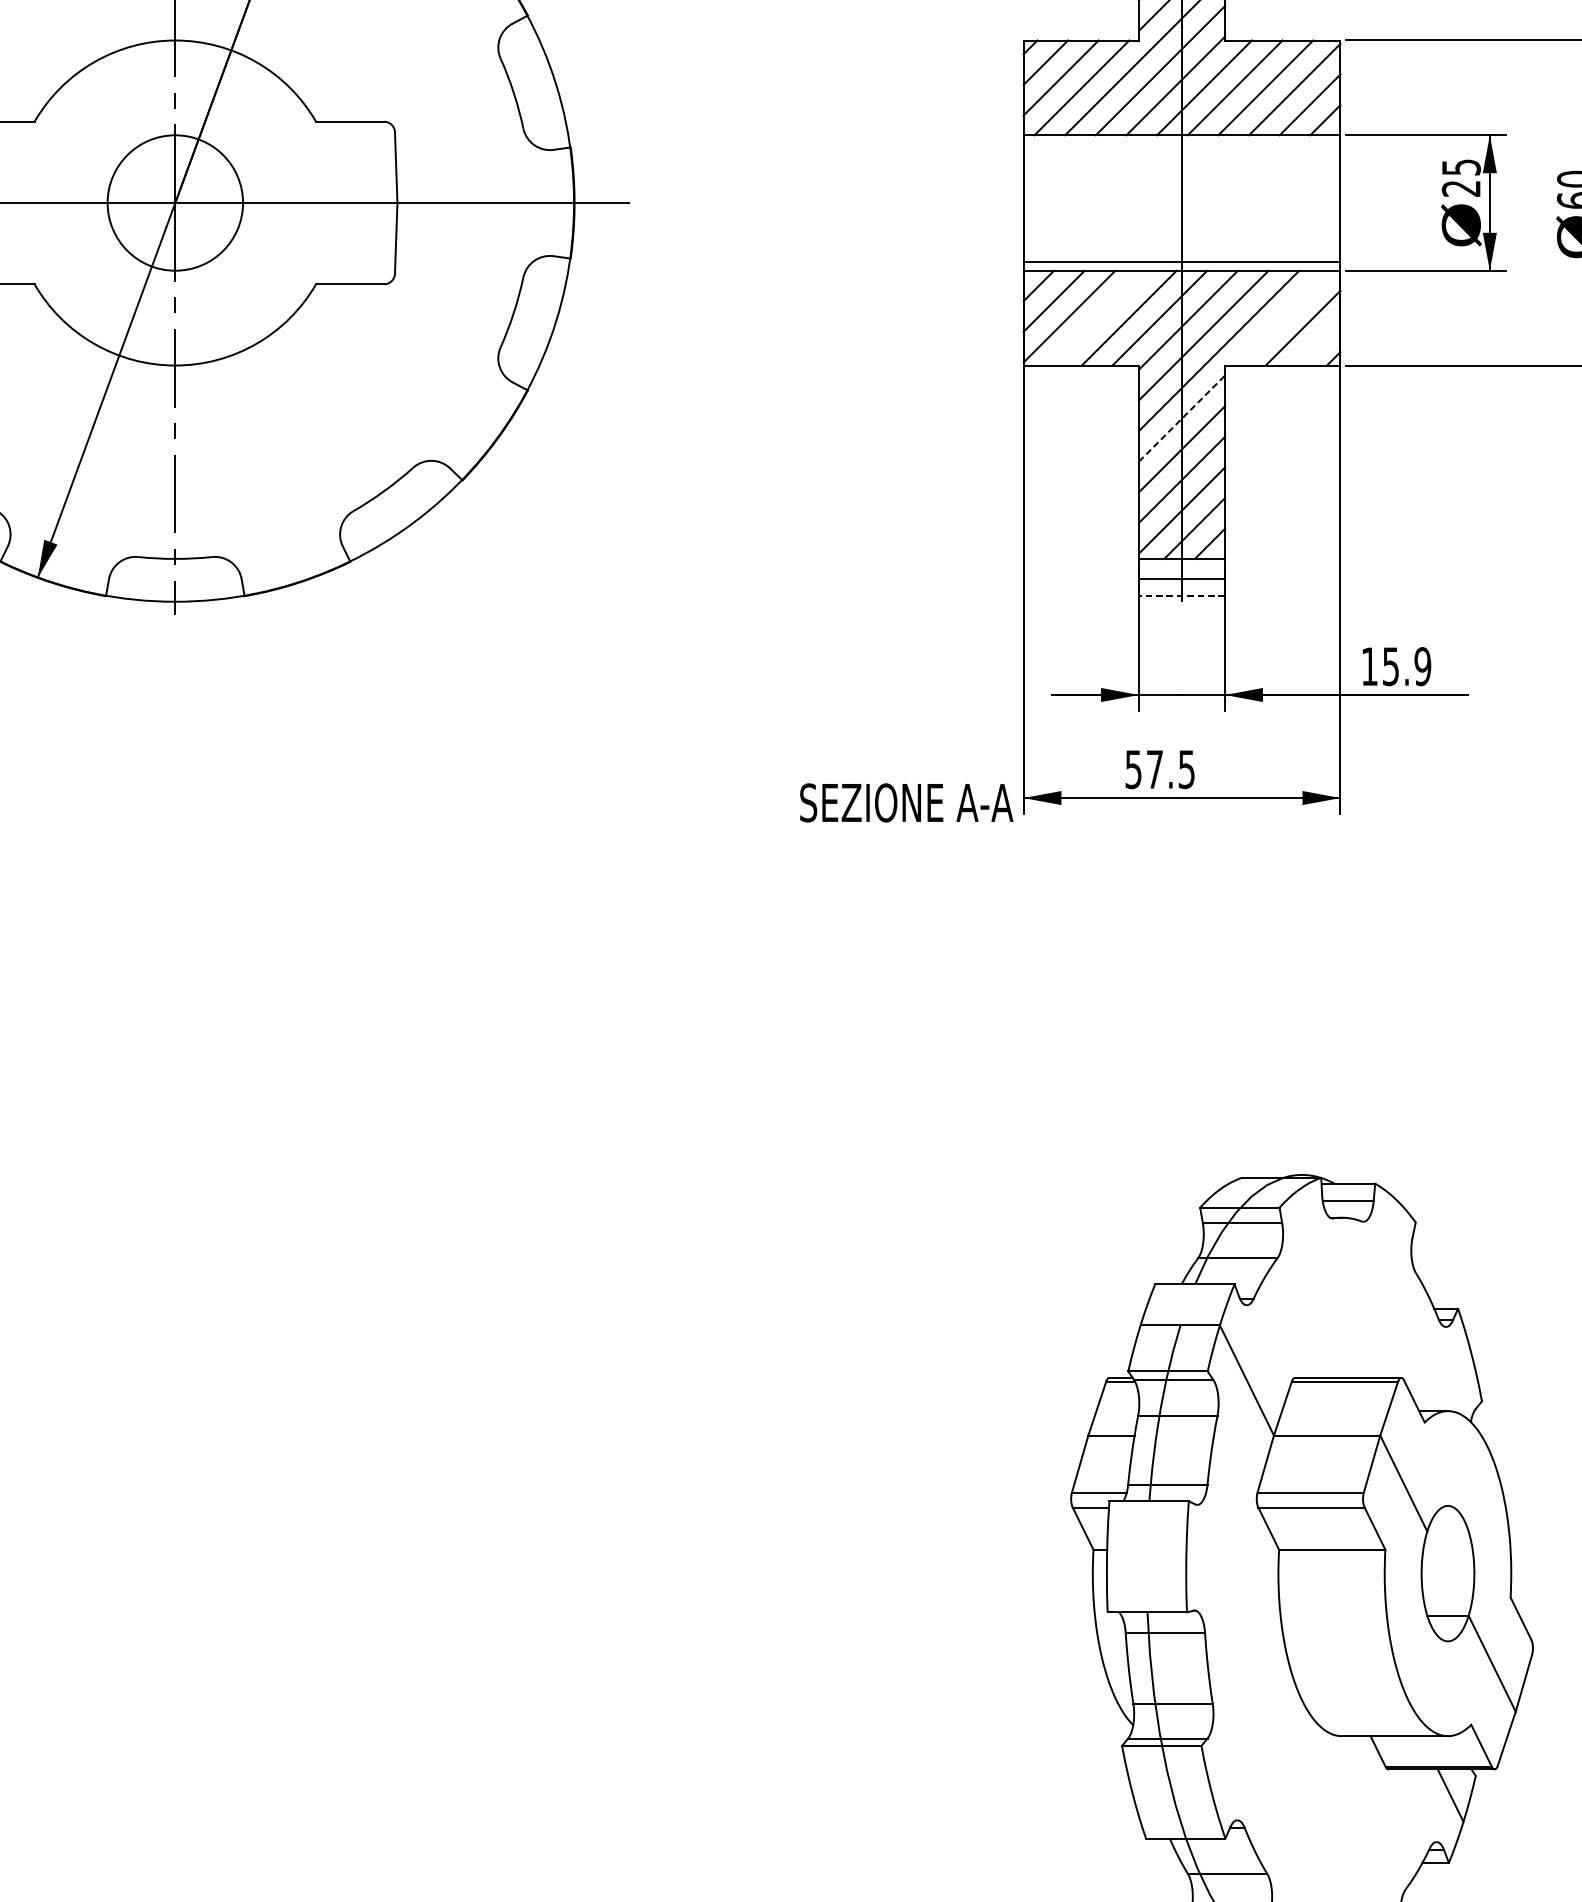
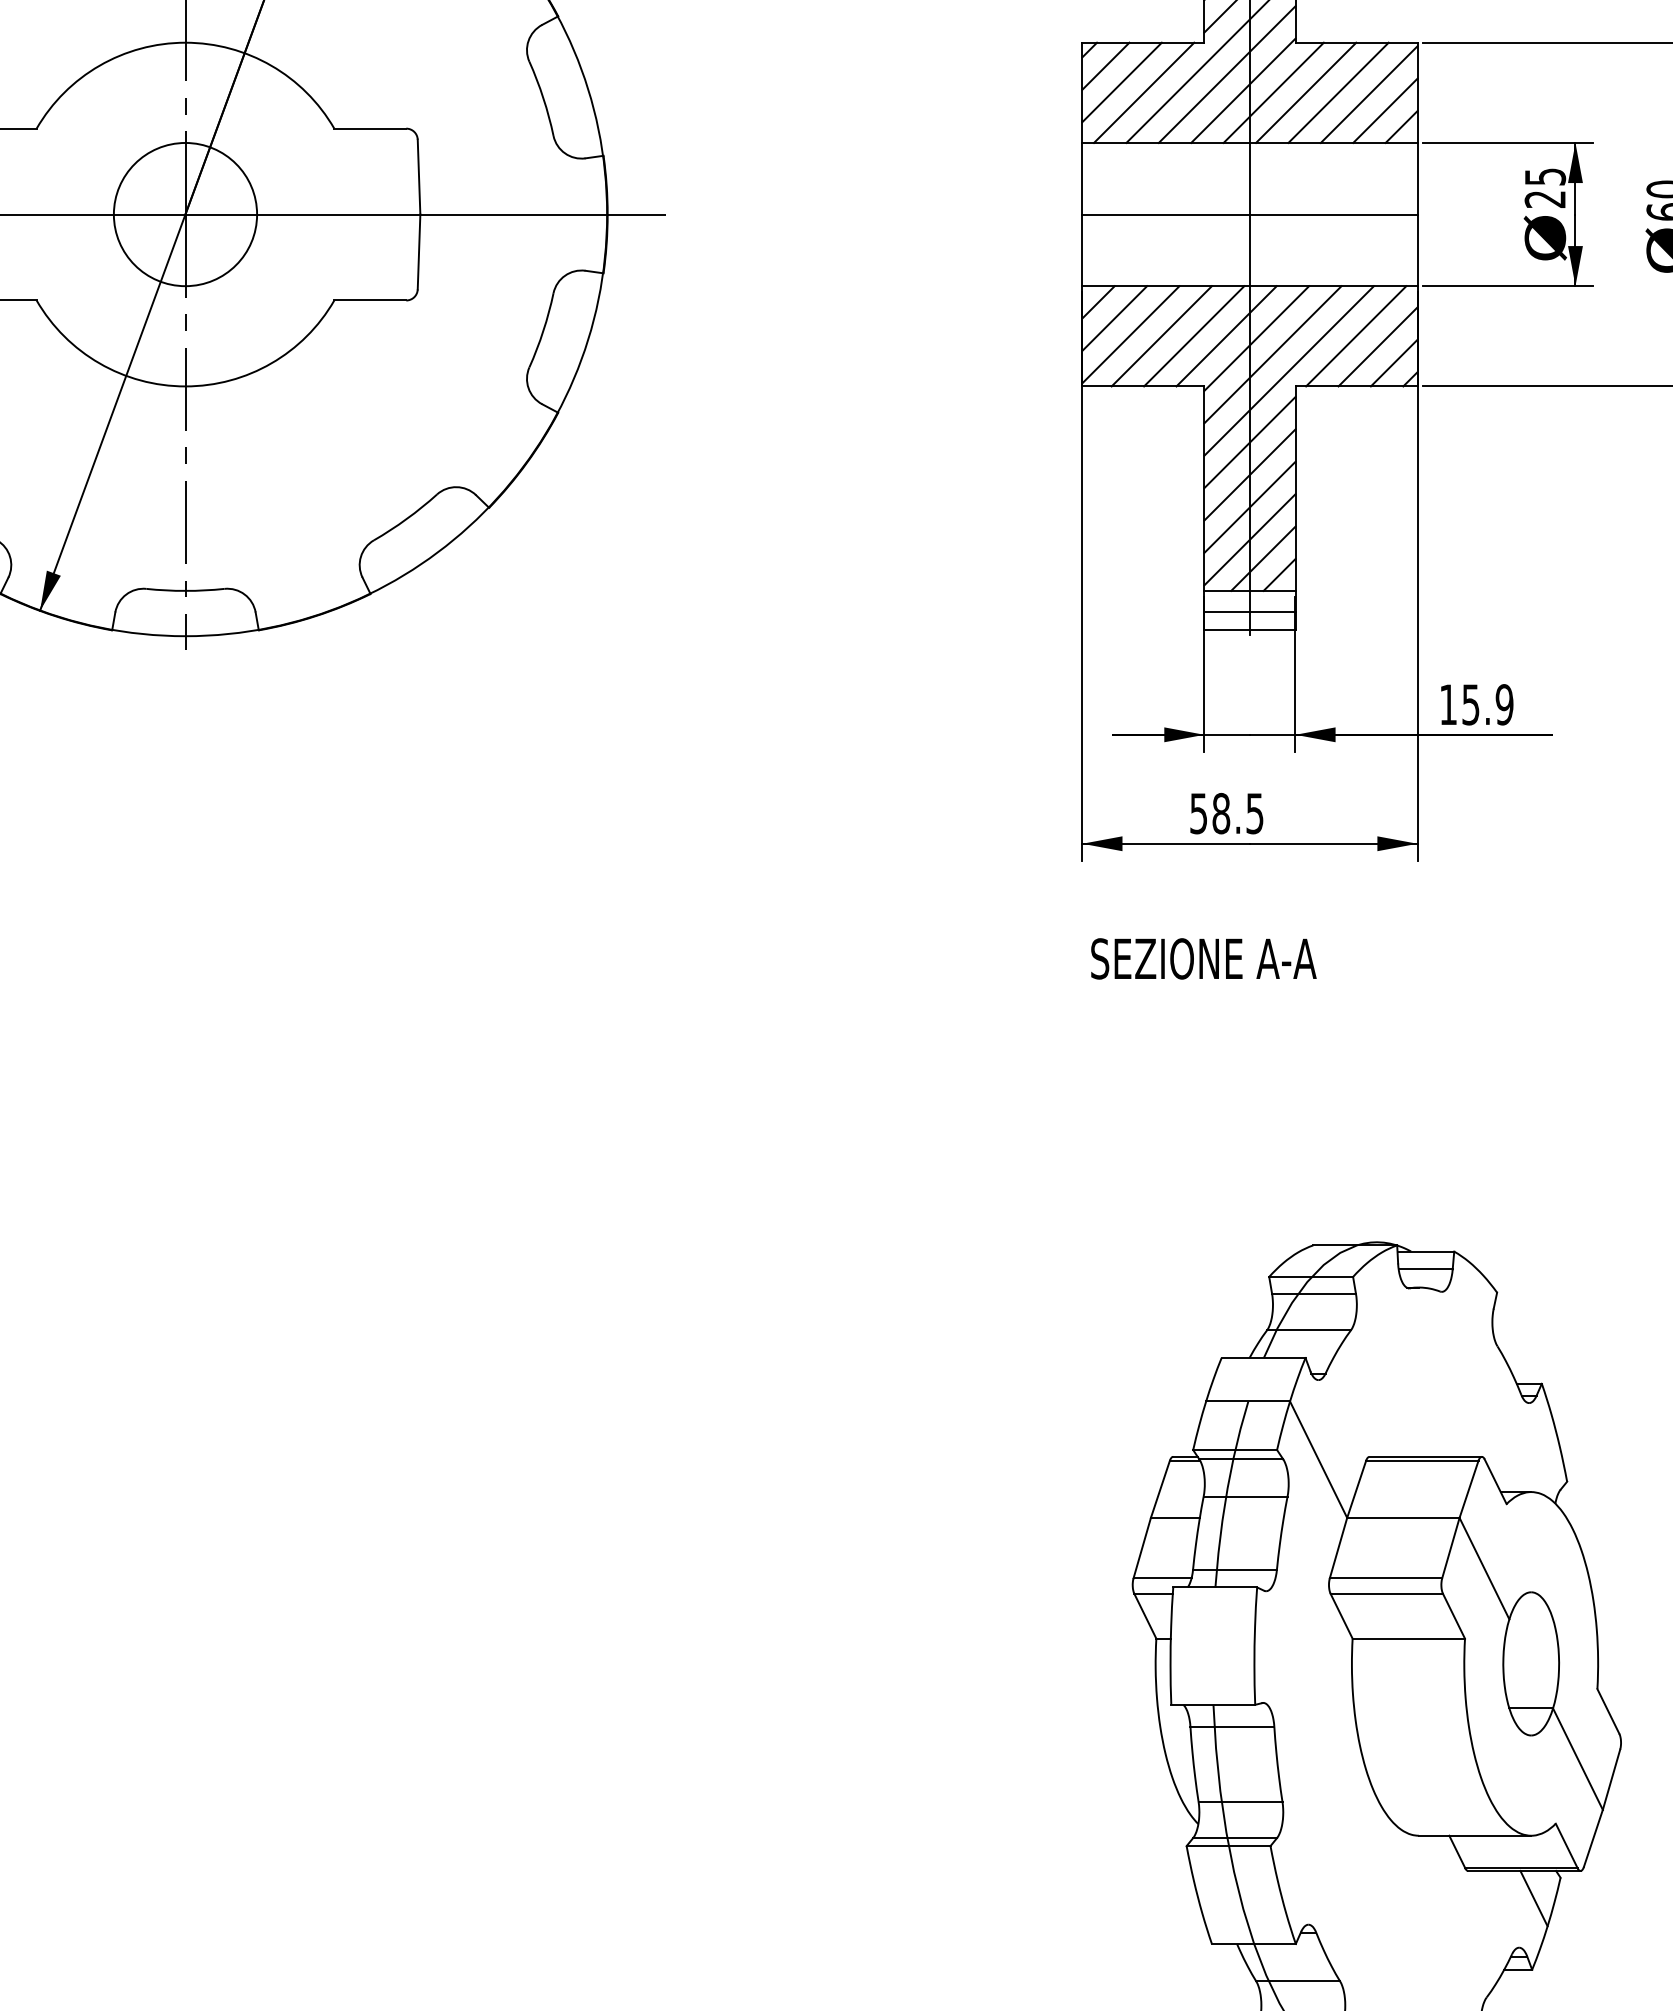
line: (1181, 261) -> (1249, 214), moved
line: (1098, 318) -> (1161, 336), added
line: (1282, 318) -> (1356, 336), added
line: (1317, 342) -> (1393, 362), added
line: (1182, 418) -> (1250, 442), dashed -> solid
line: (1181, 596) -> (1249, 630), dashed -> solid
text: (1155, 769) -> (1221, 813), 57.5 -> 58.5
text: (906, 802) -> (1203, 958), moved

